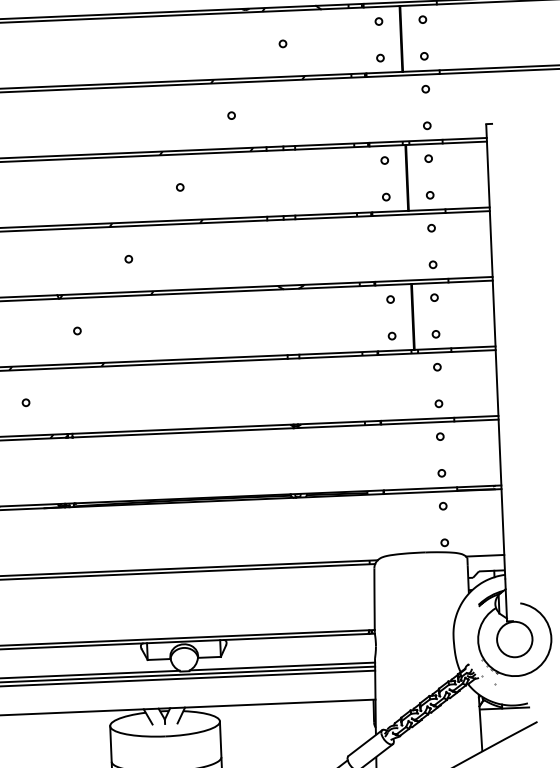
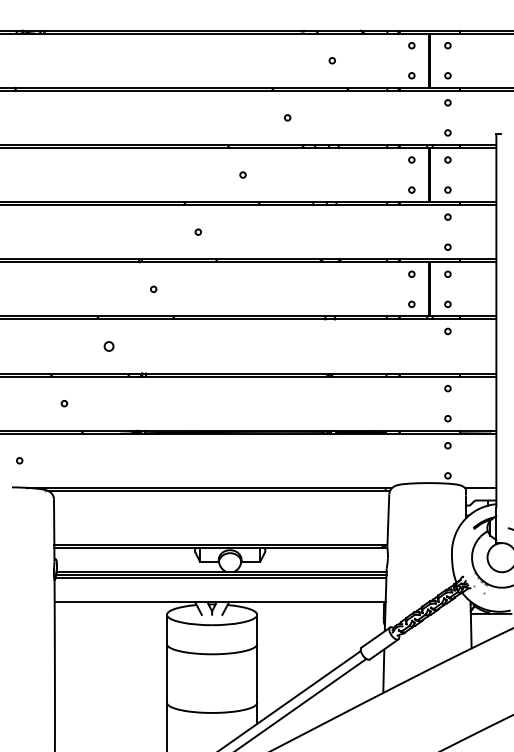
circle: (25, 402) -> (108, 346), size x1.6
circle: (438, 403) -> (447, 361), removed

